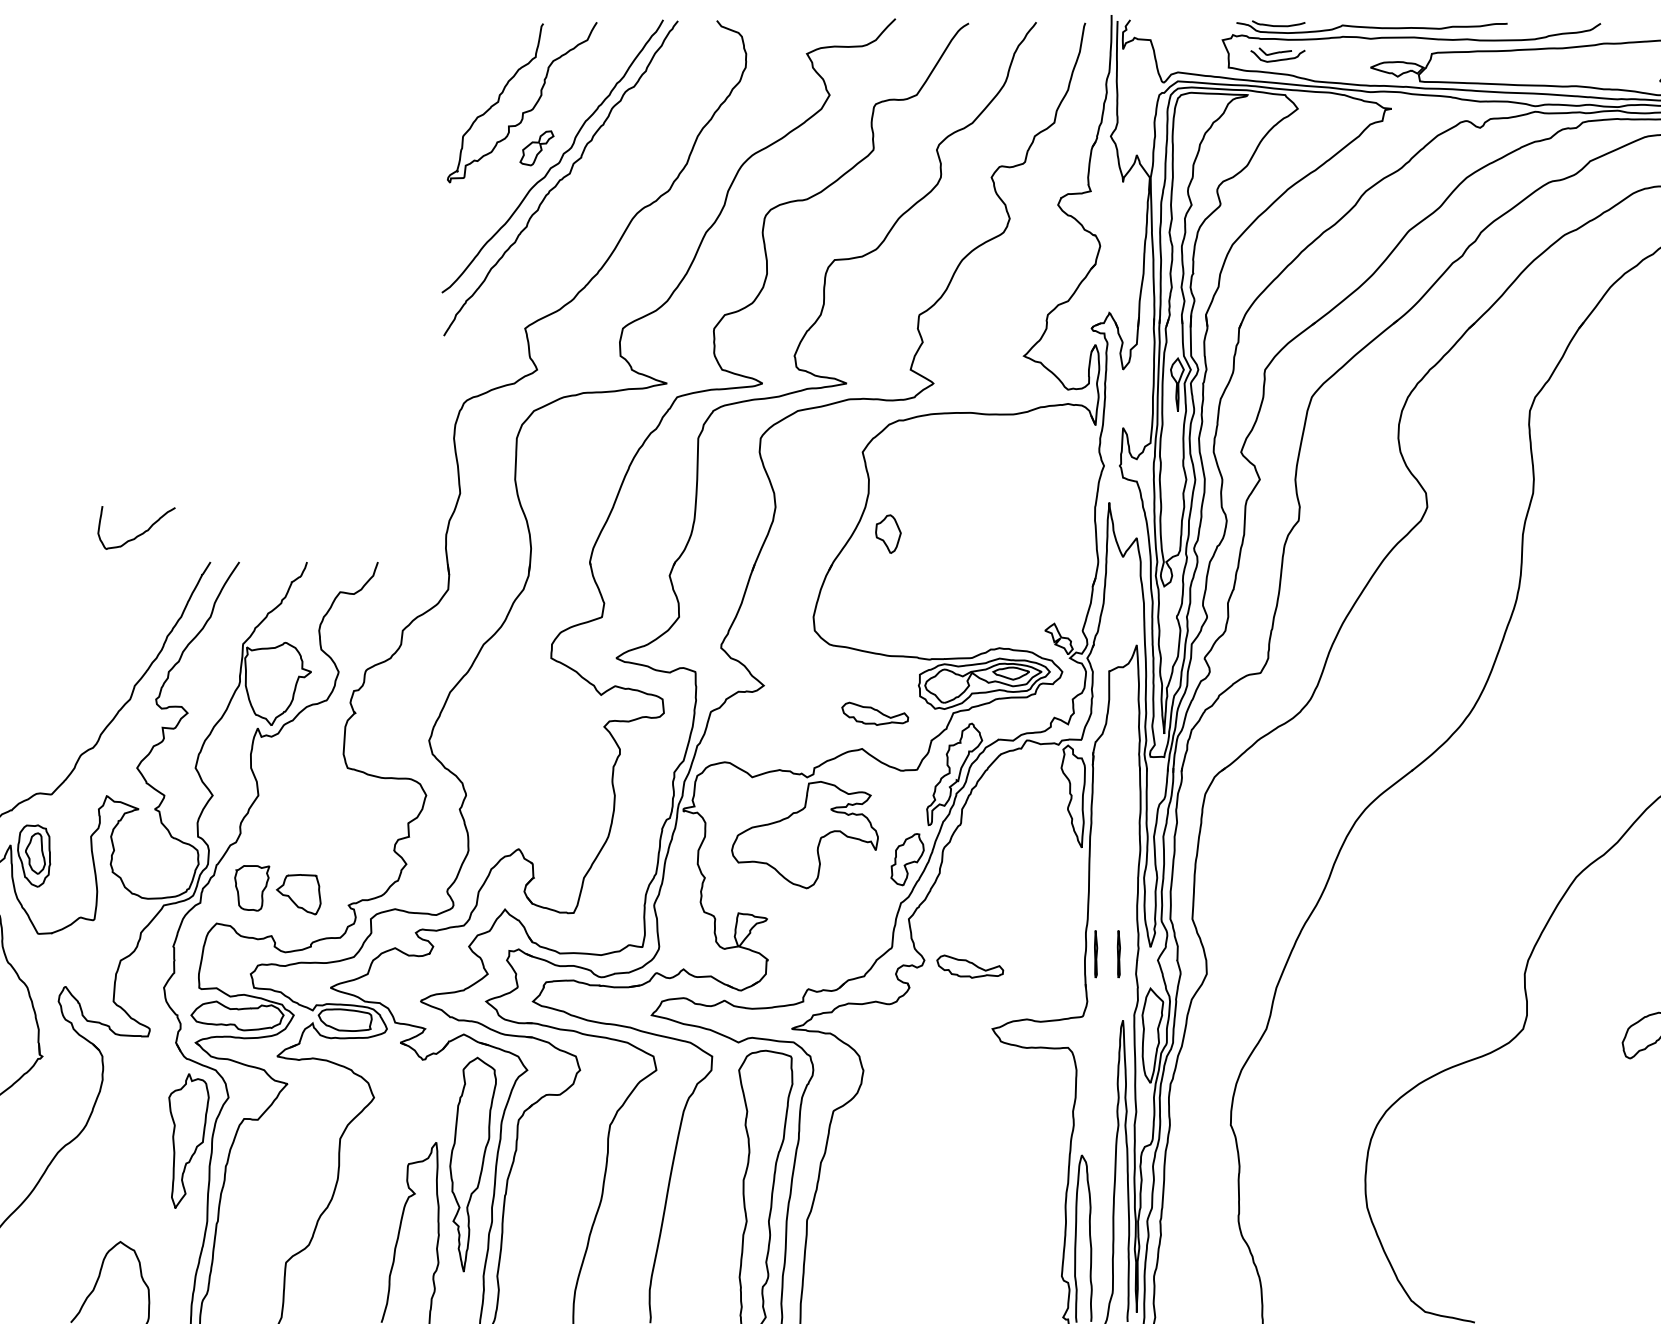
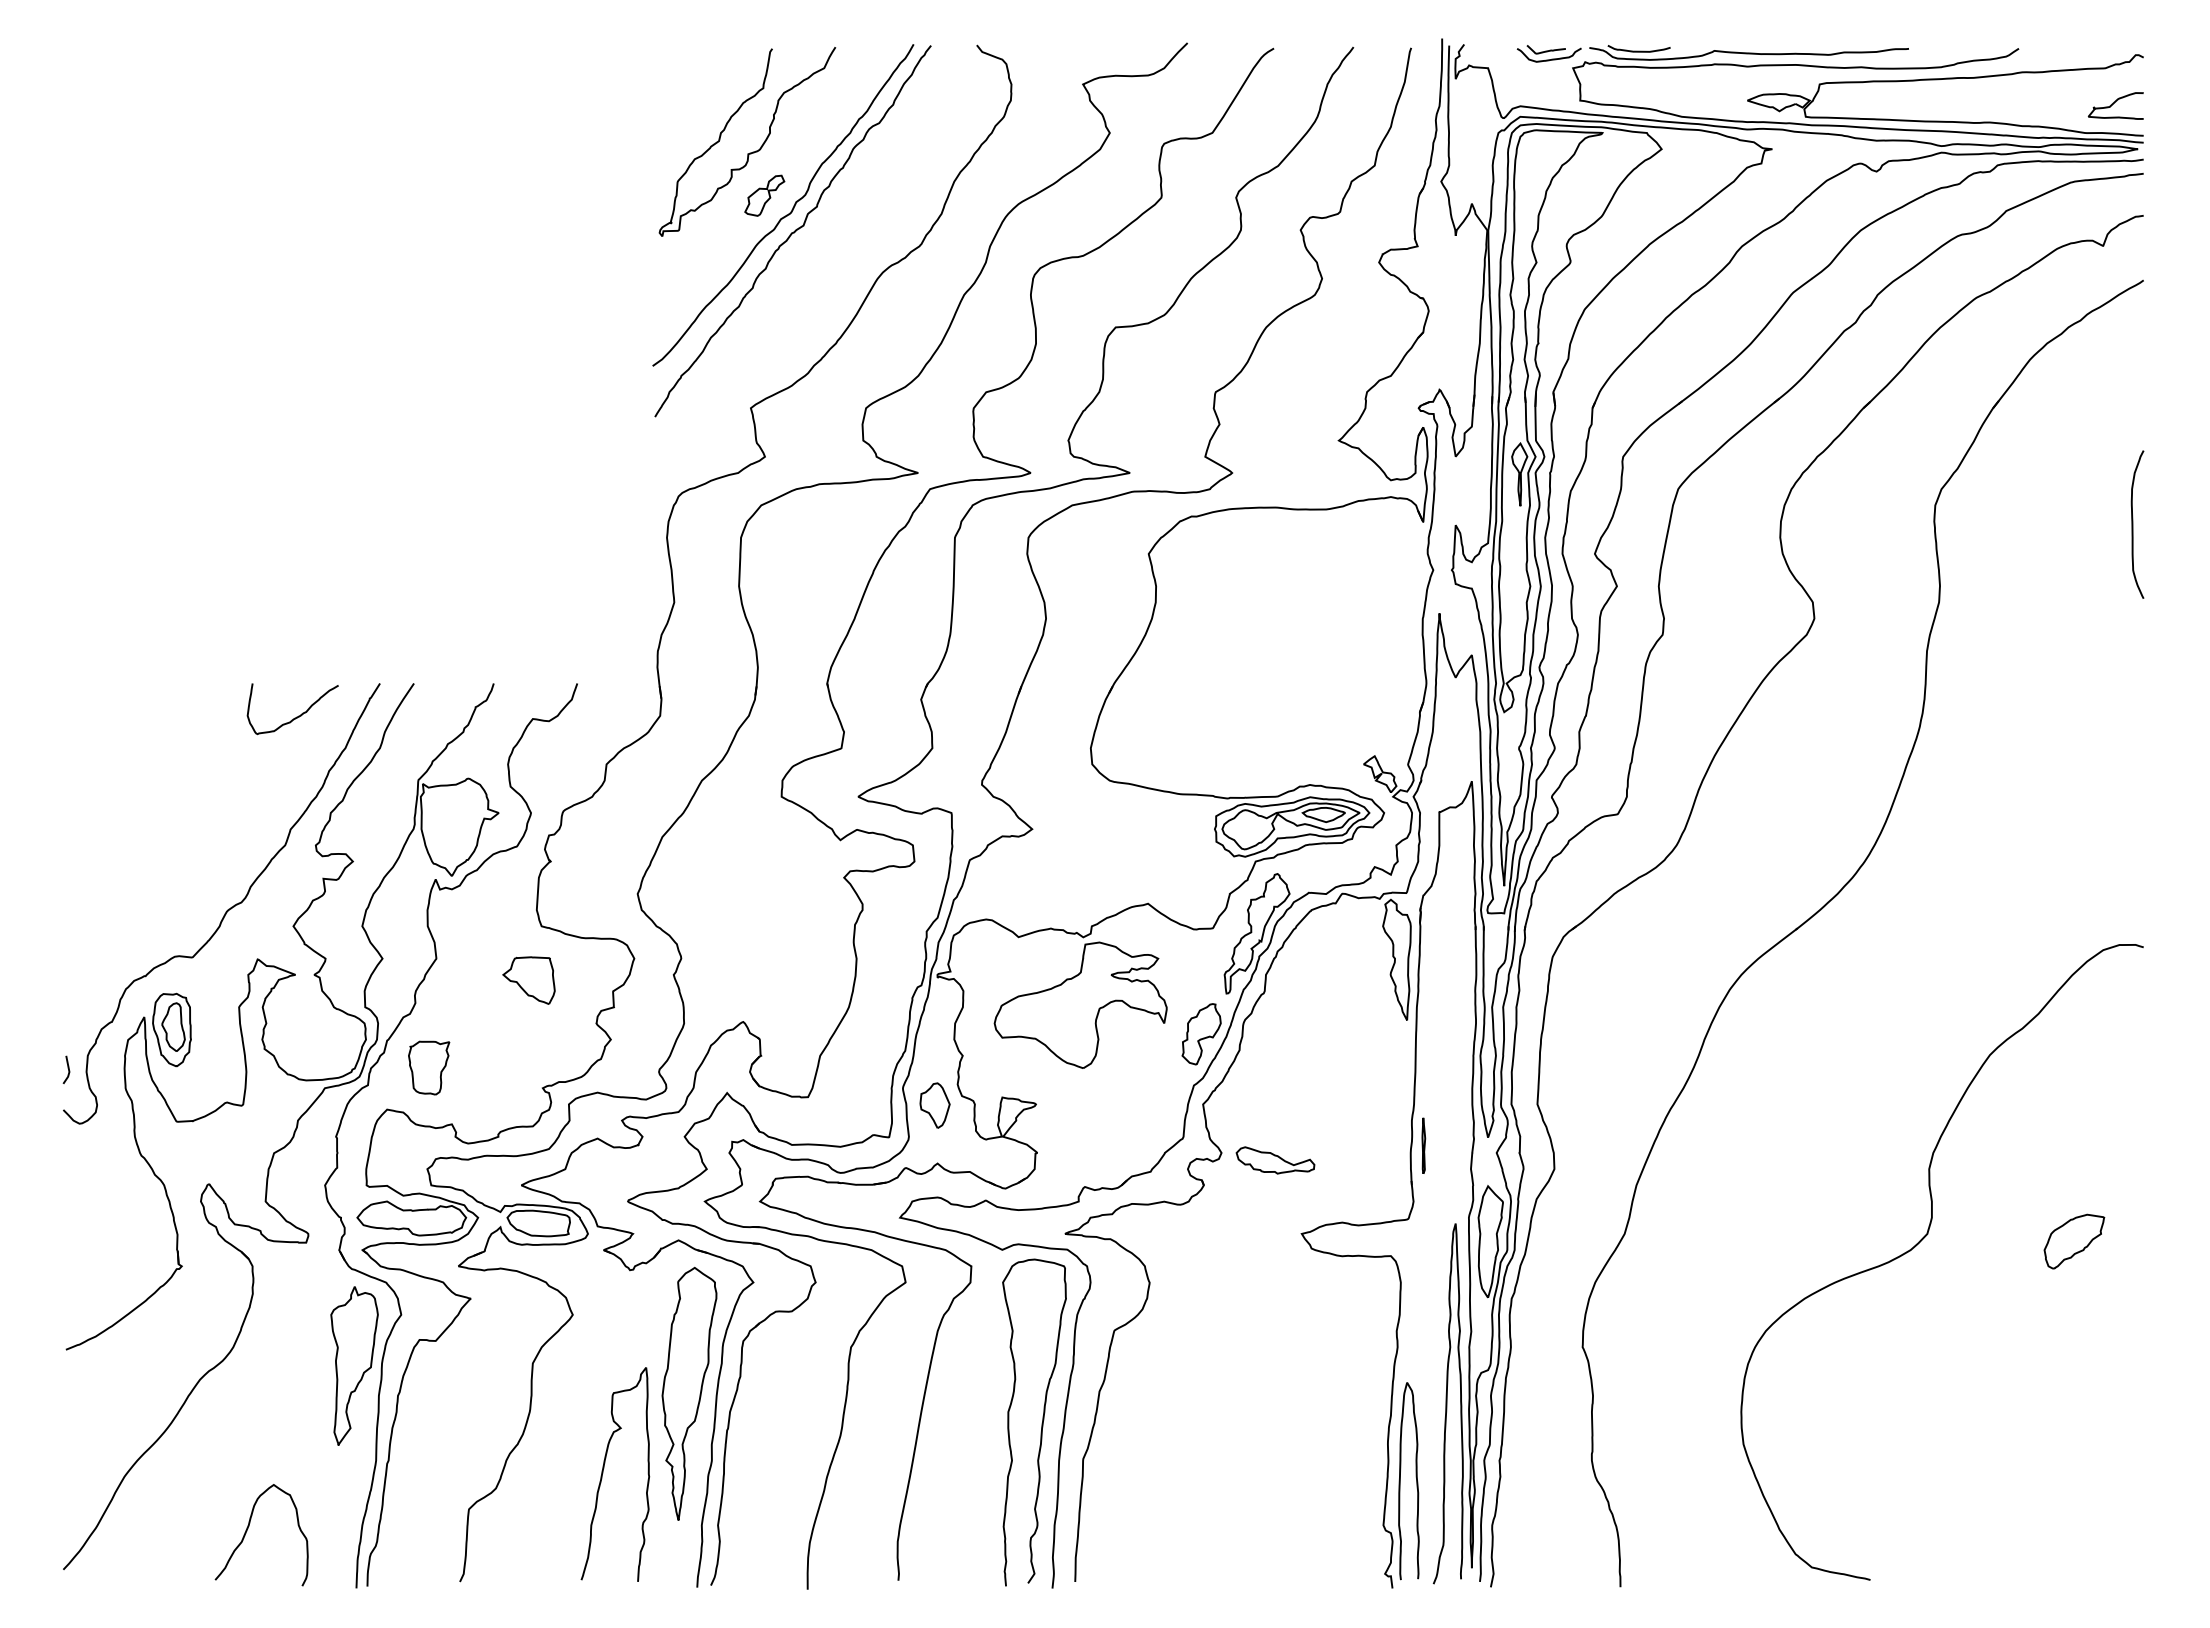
part: (1277, 54) -> (1548, 53), moved
curve: (139, 534) -> (296, 716), moved
part: (887, 534) -> (934, 1105), moved
part: (875, 713) -> (1163, 862), removed
part: (298, 894) -> (528, 980), moved
part: (1118, 954) -> (1450, 1145), removed

